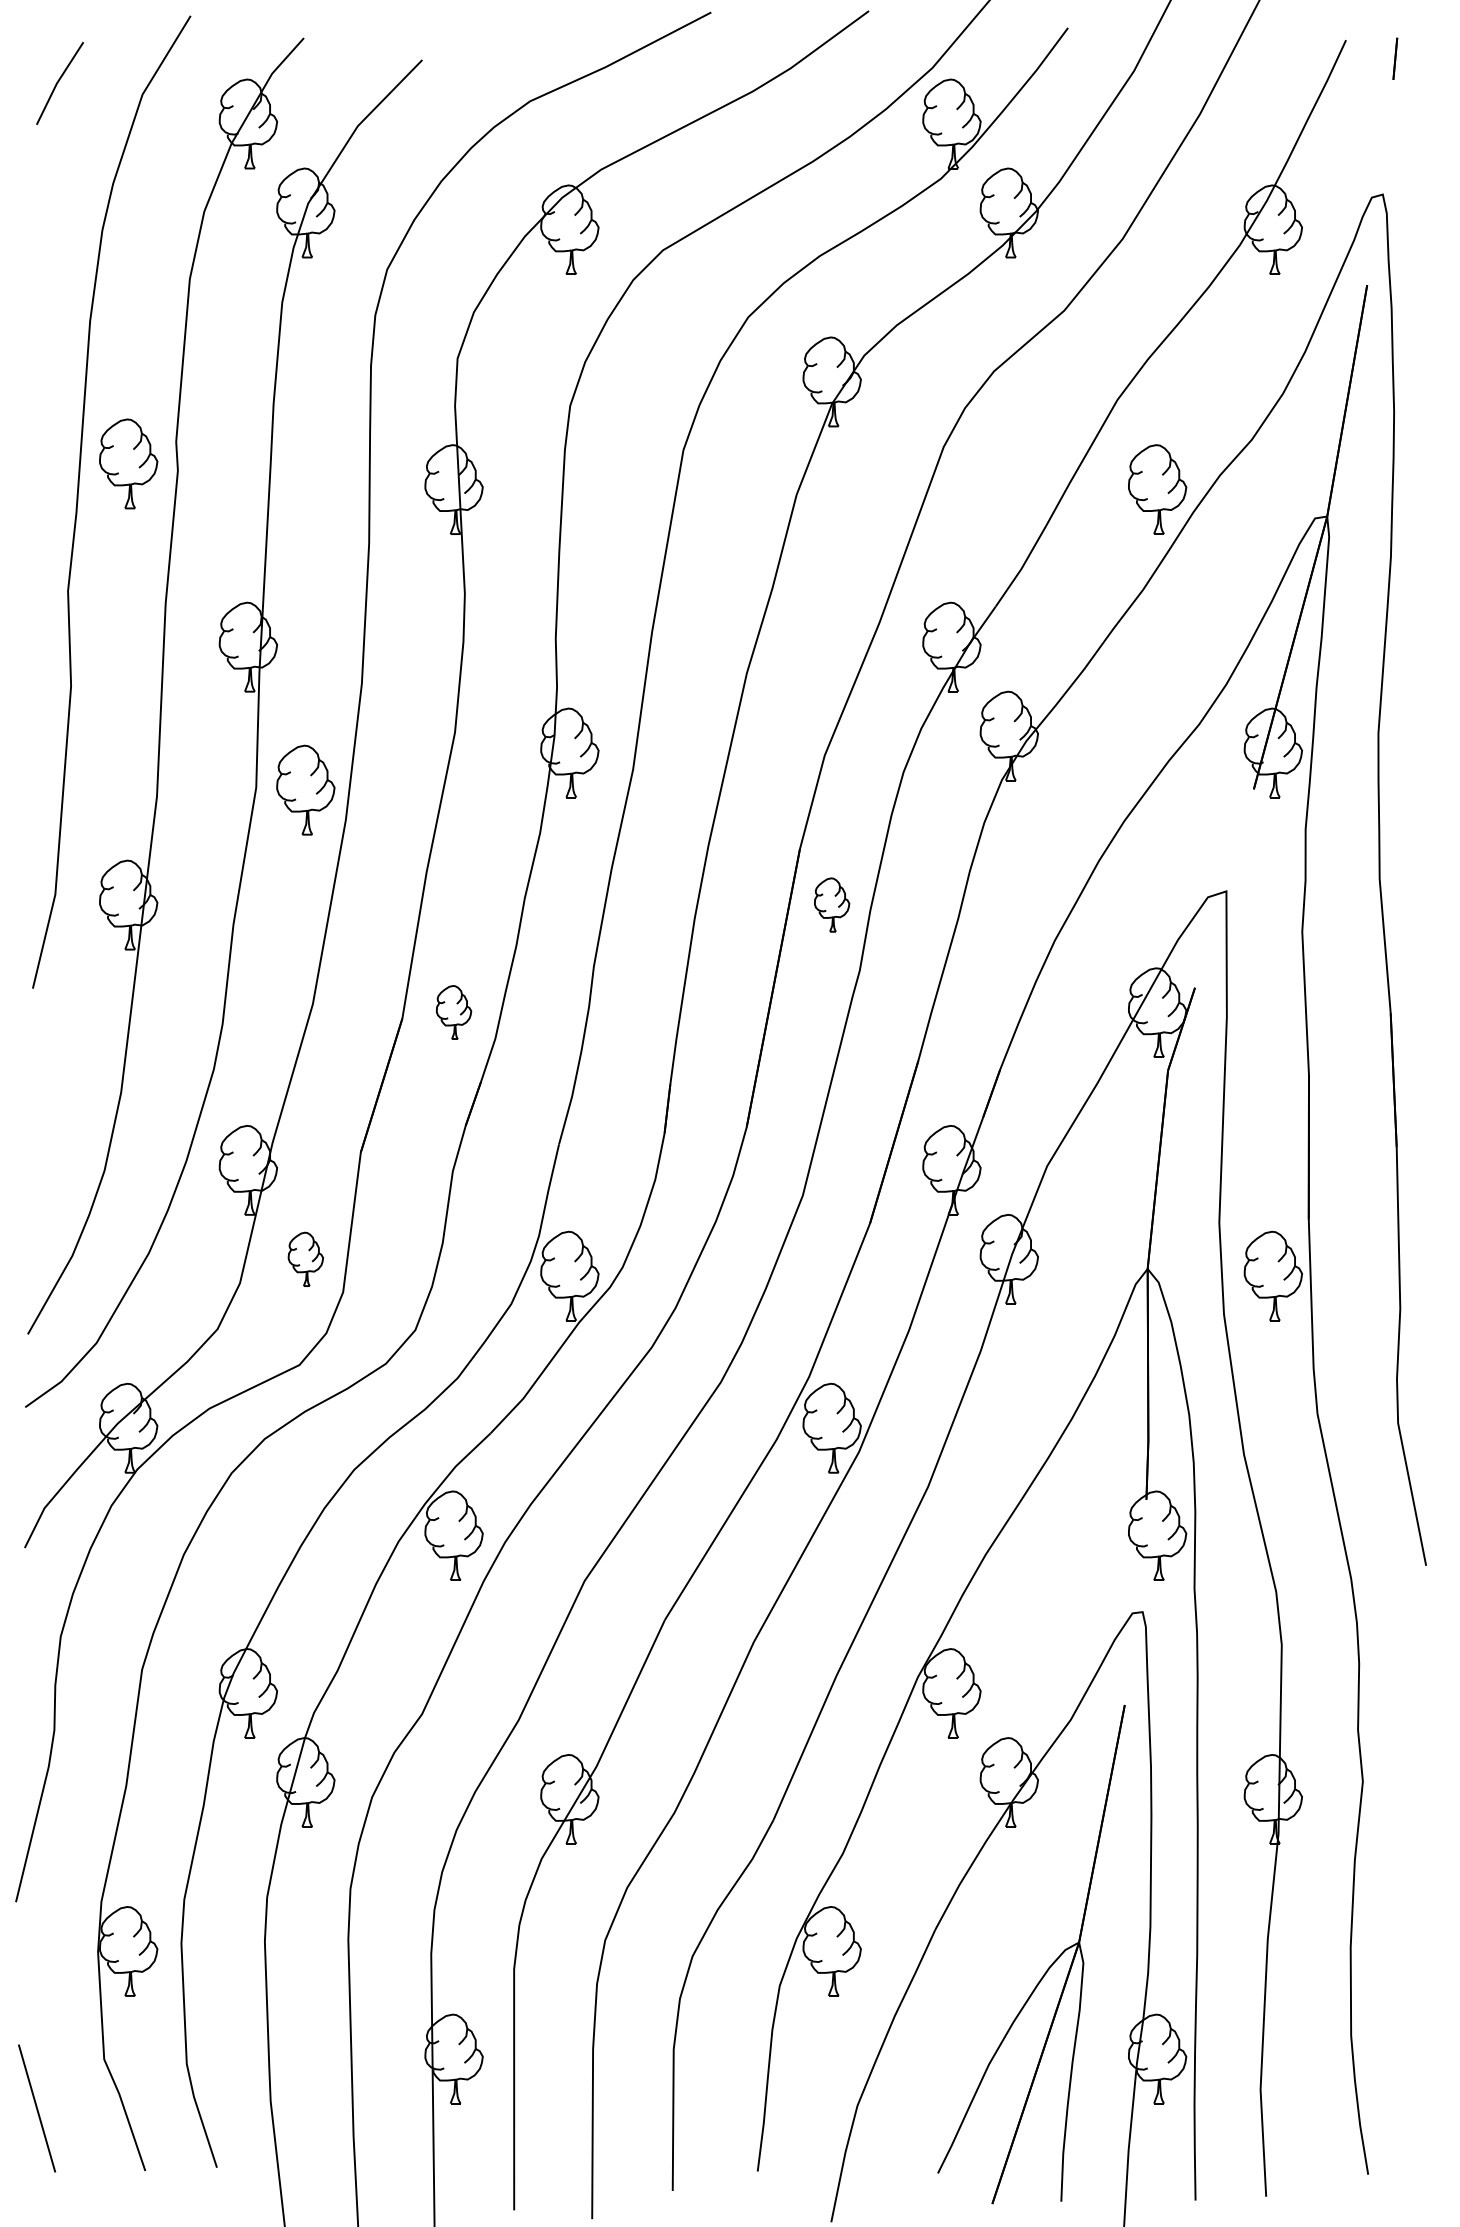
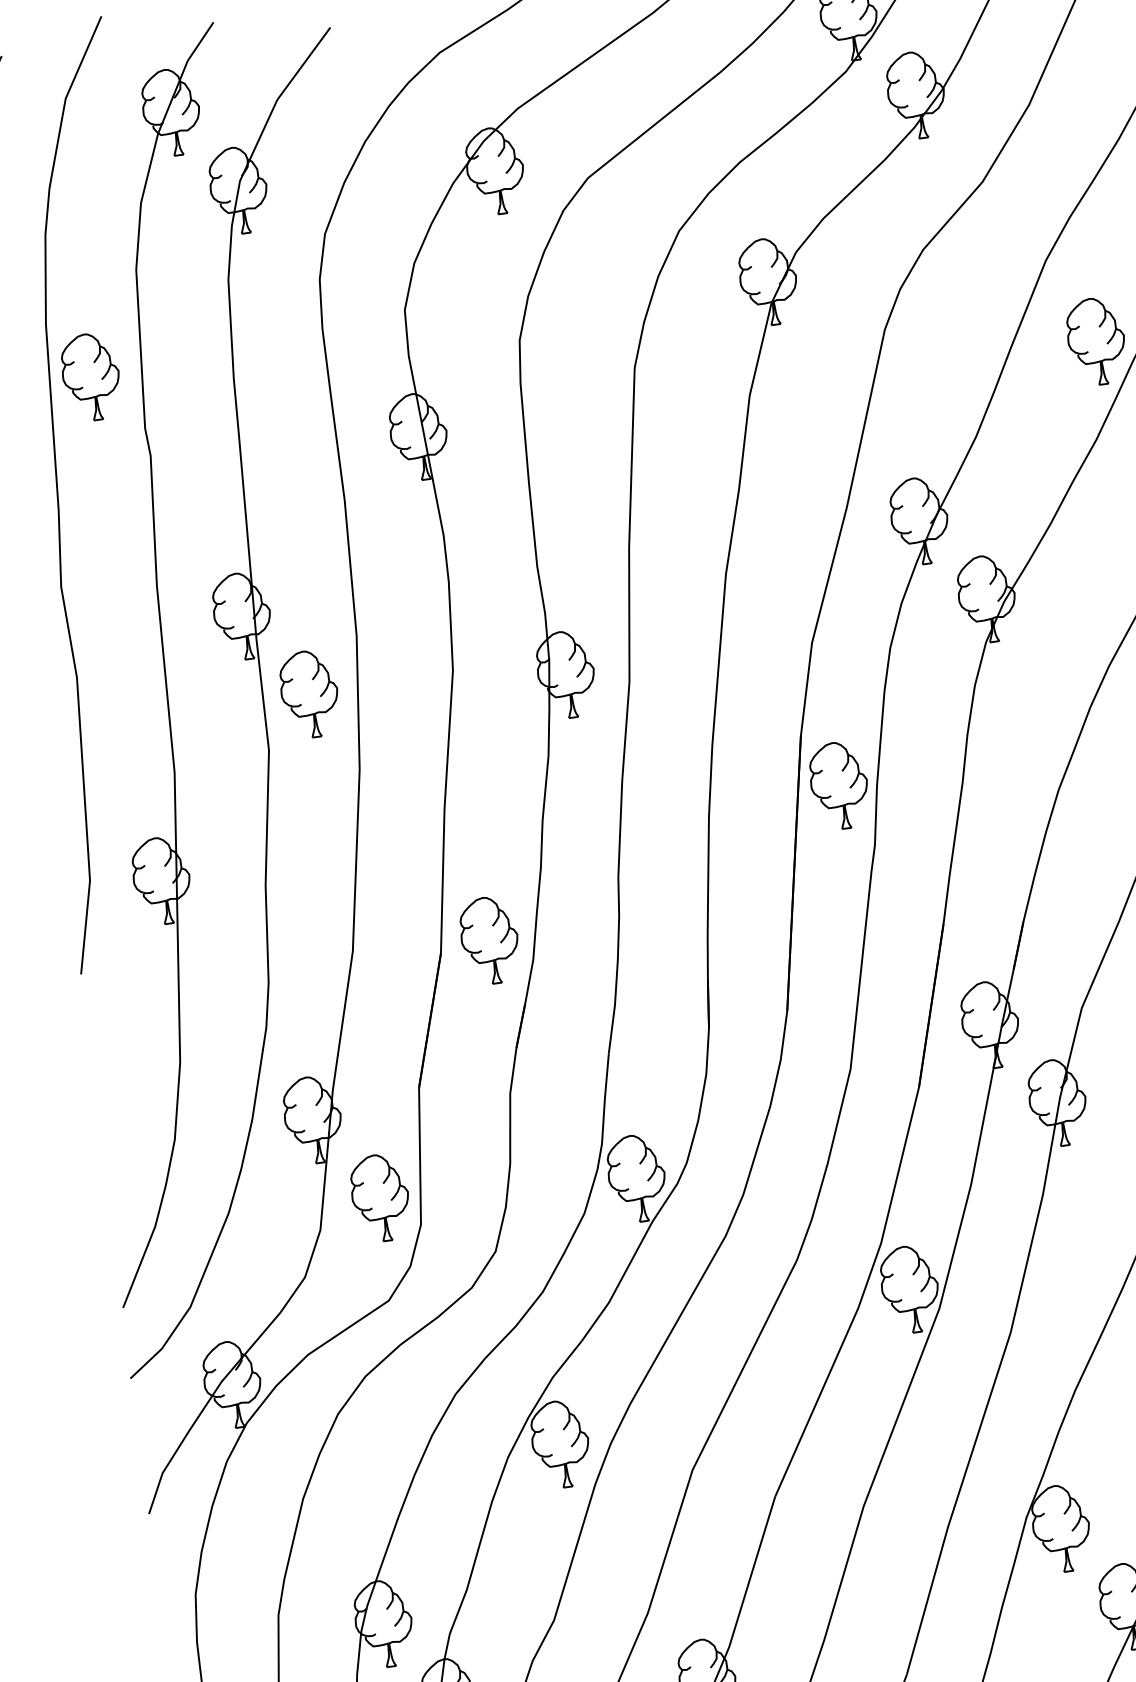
part: (128, 463) -> (91, 376), moved
part: (305, 789) -> (309, 693), moved
part: (831, 904) -> (838, 785), size x1.67
part: (453, 1012) -> (489, 940), size x1.67
part: (305, 1259) -> (380, 1198), size x1.67

